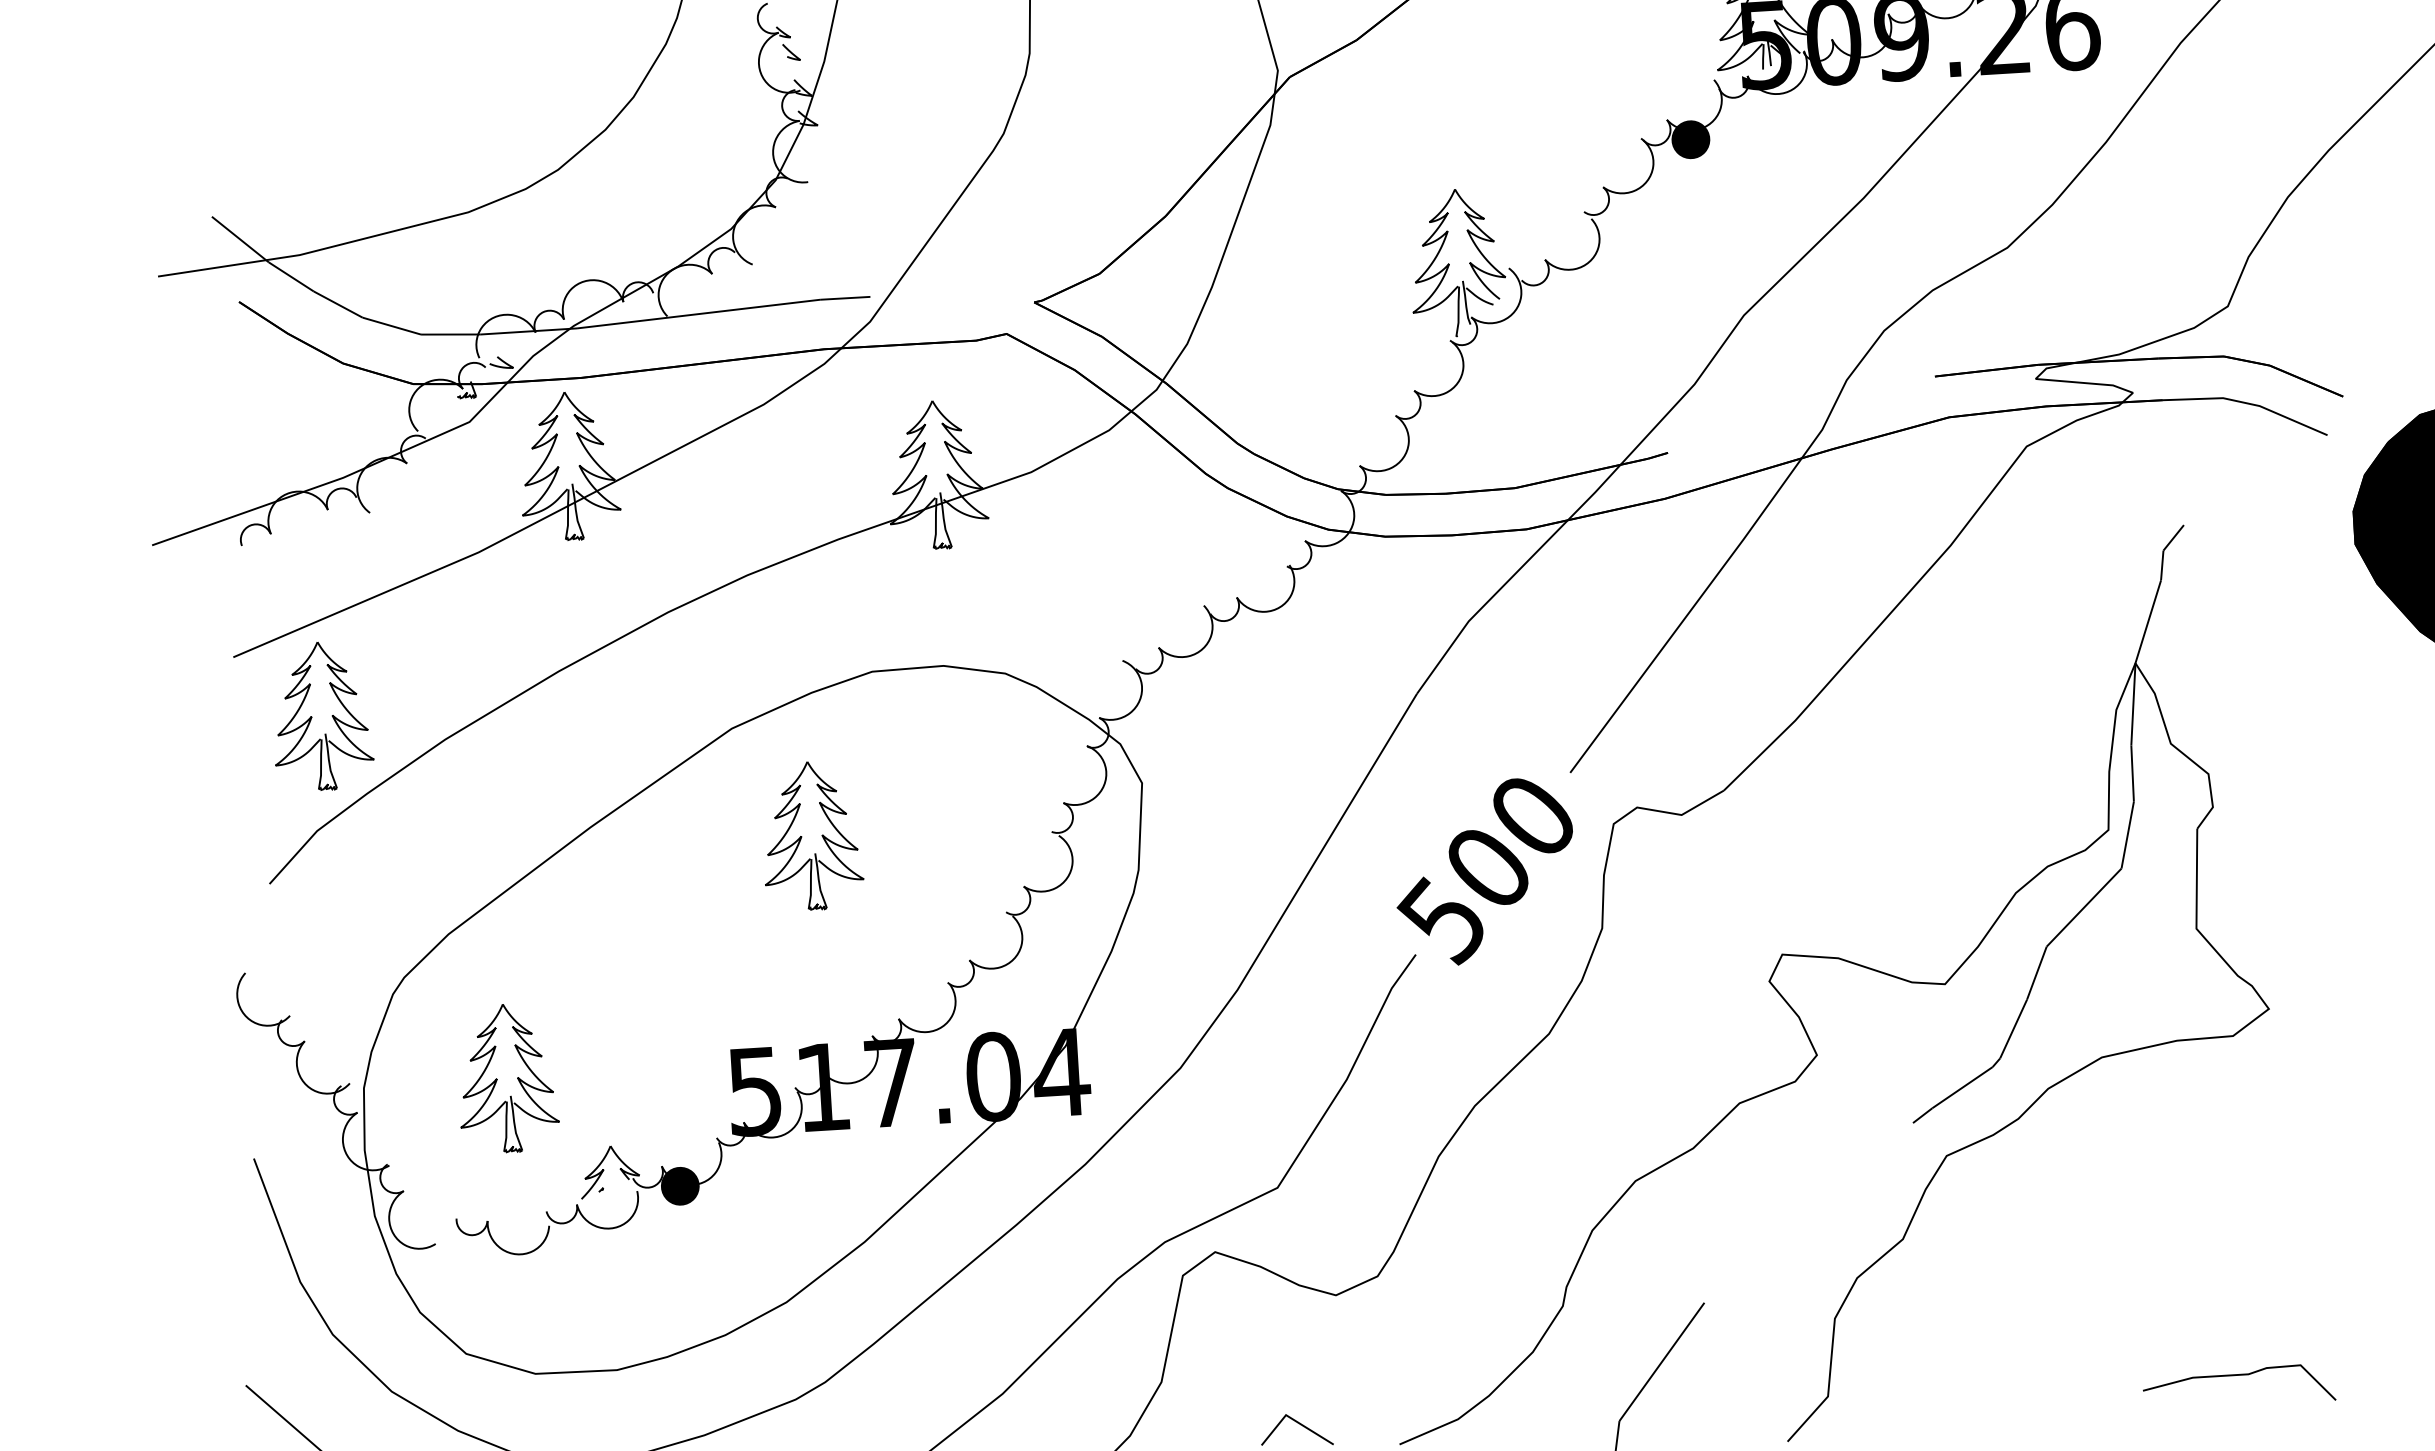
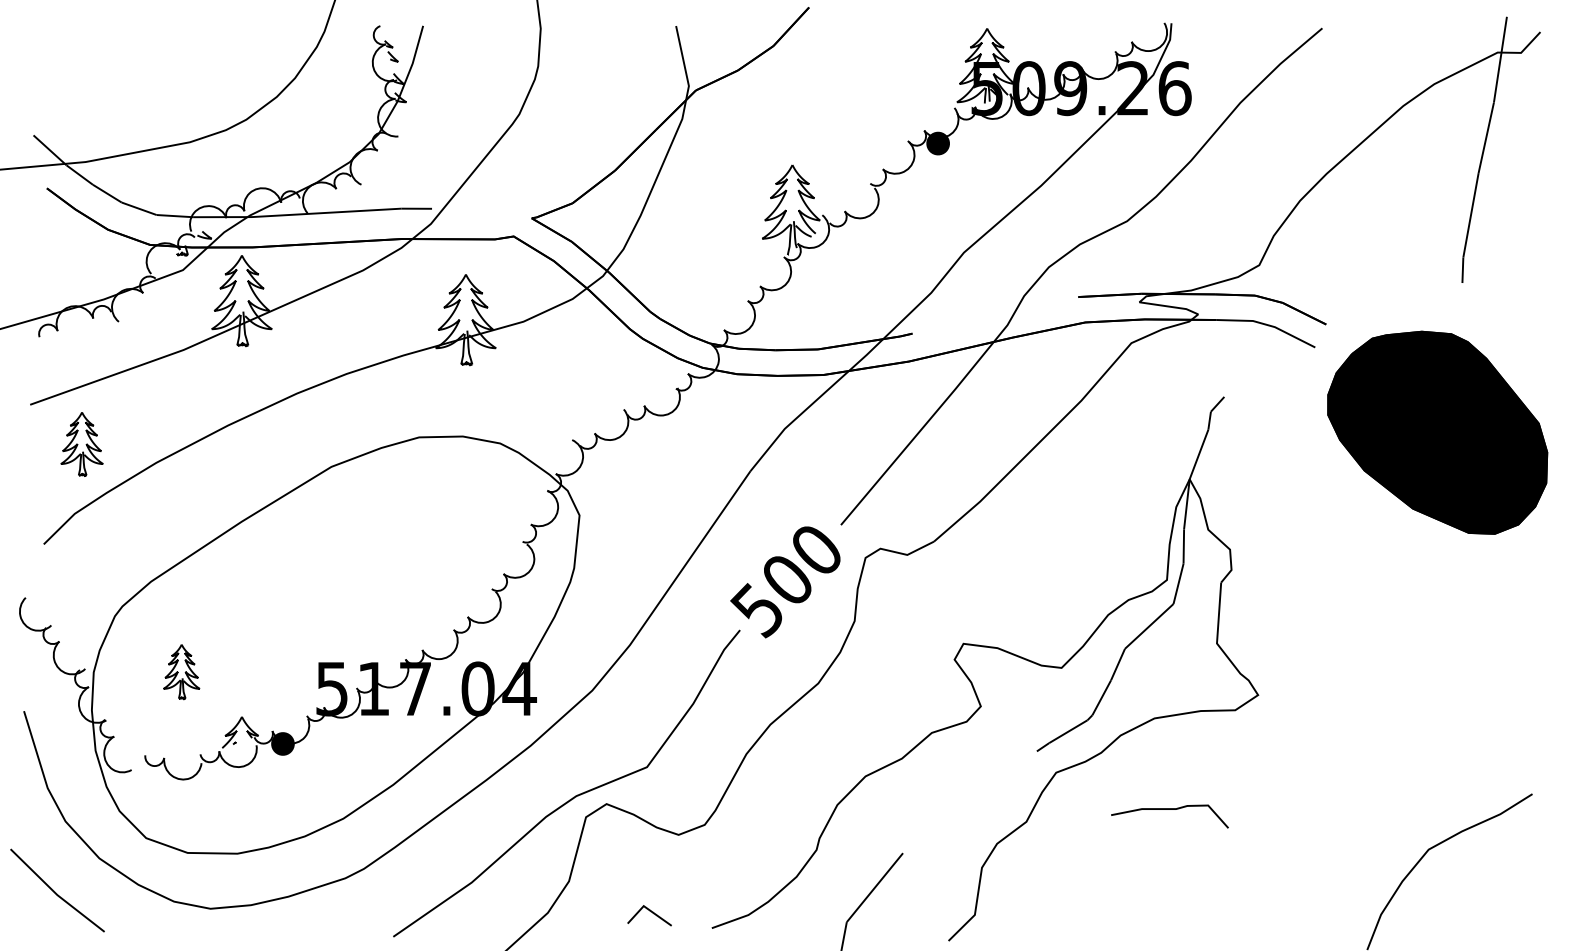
part: (321, 717) -> (81, 444), size x0.7
part: (810, 836) -> (375, 535), removed
part: (507, 1077) -> (181, 671), size x0.6
curve: (2237, 1375) -> (1169, 809), moved

